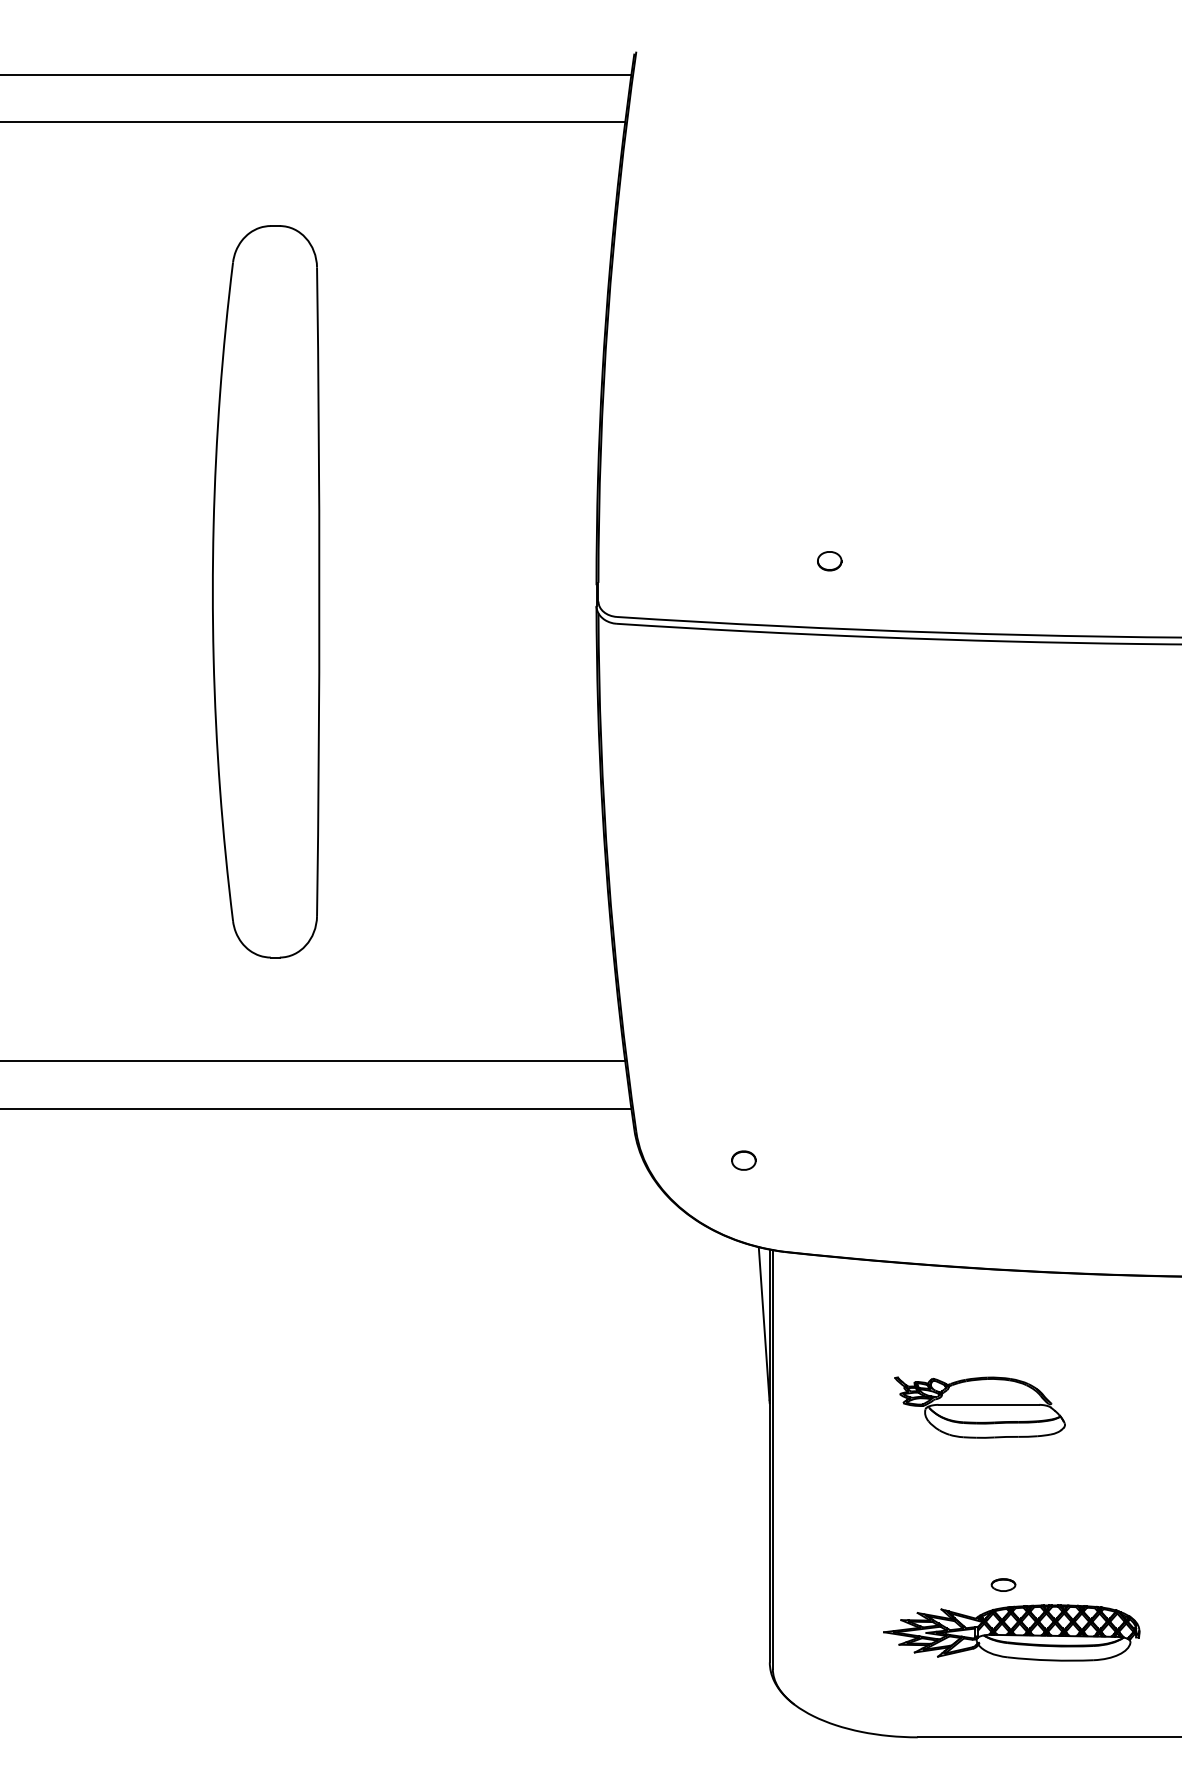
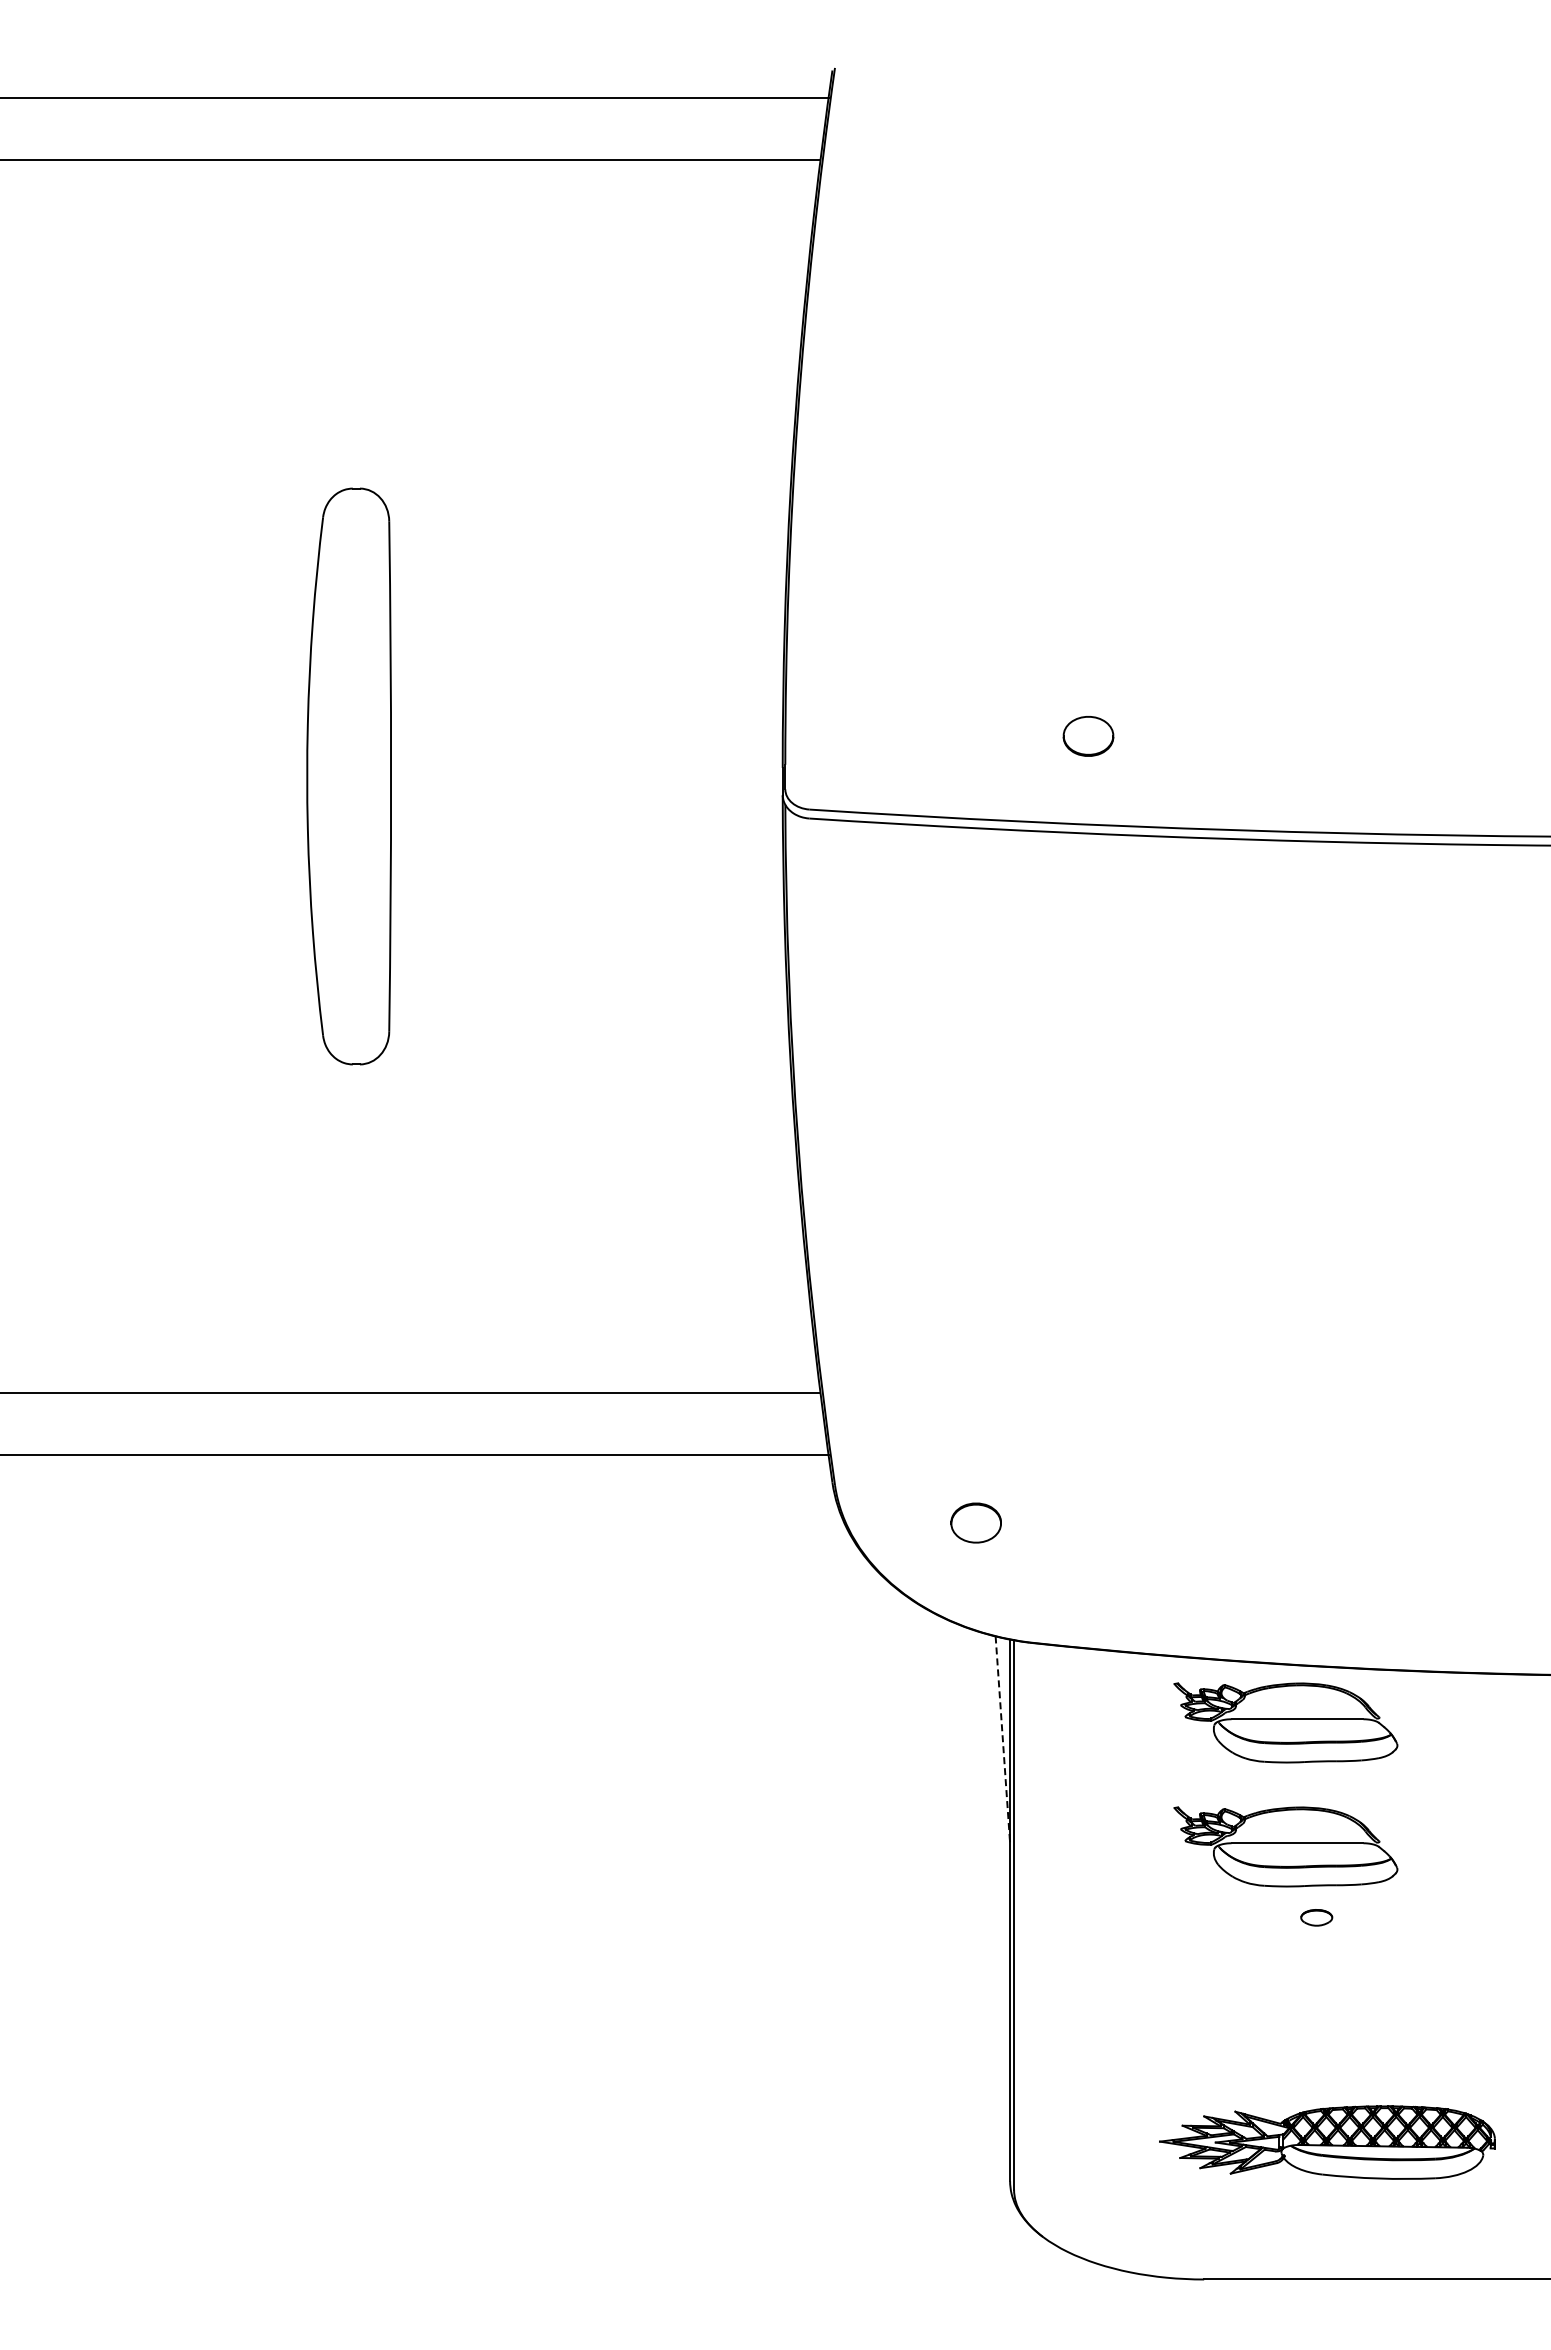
part: (829, 561) -> (1088, 736), size x1.6
part: (265, 591) -> (348, 776), size x0.6
part: (743, 1160) -> (975, 1522), size x1.6
part: (979, 1312) -> (1285, 1722), added
line: (764, 1323) -> (1002, 1736), solid -> dashed
part: (1003, 1584) -> (1316, 1917), moved

